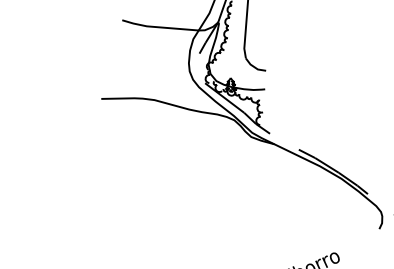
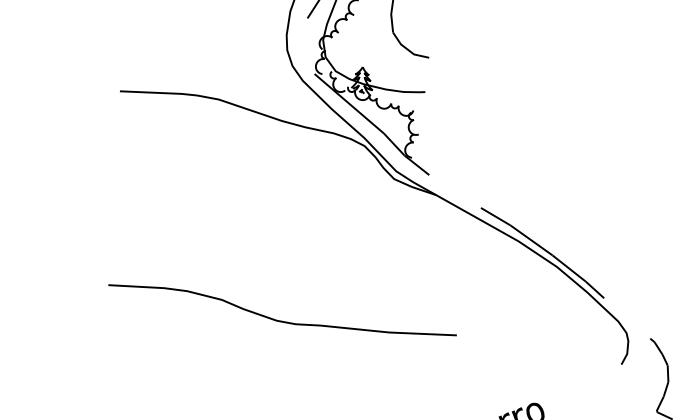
curve: (192, 215) -> (276, 318), added

